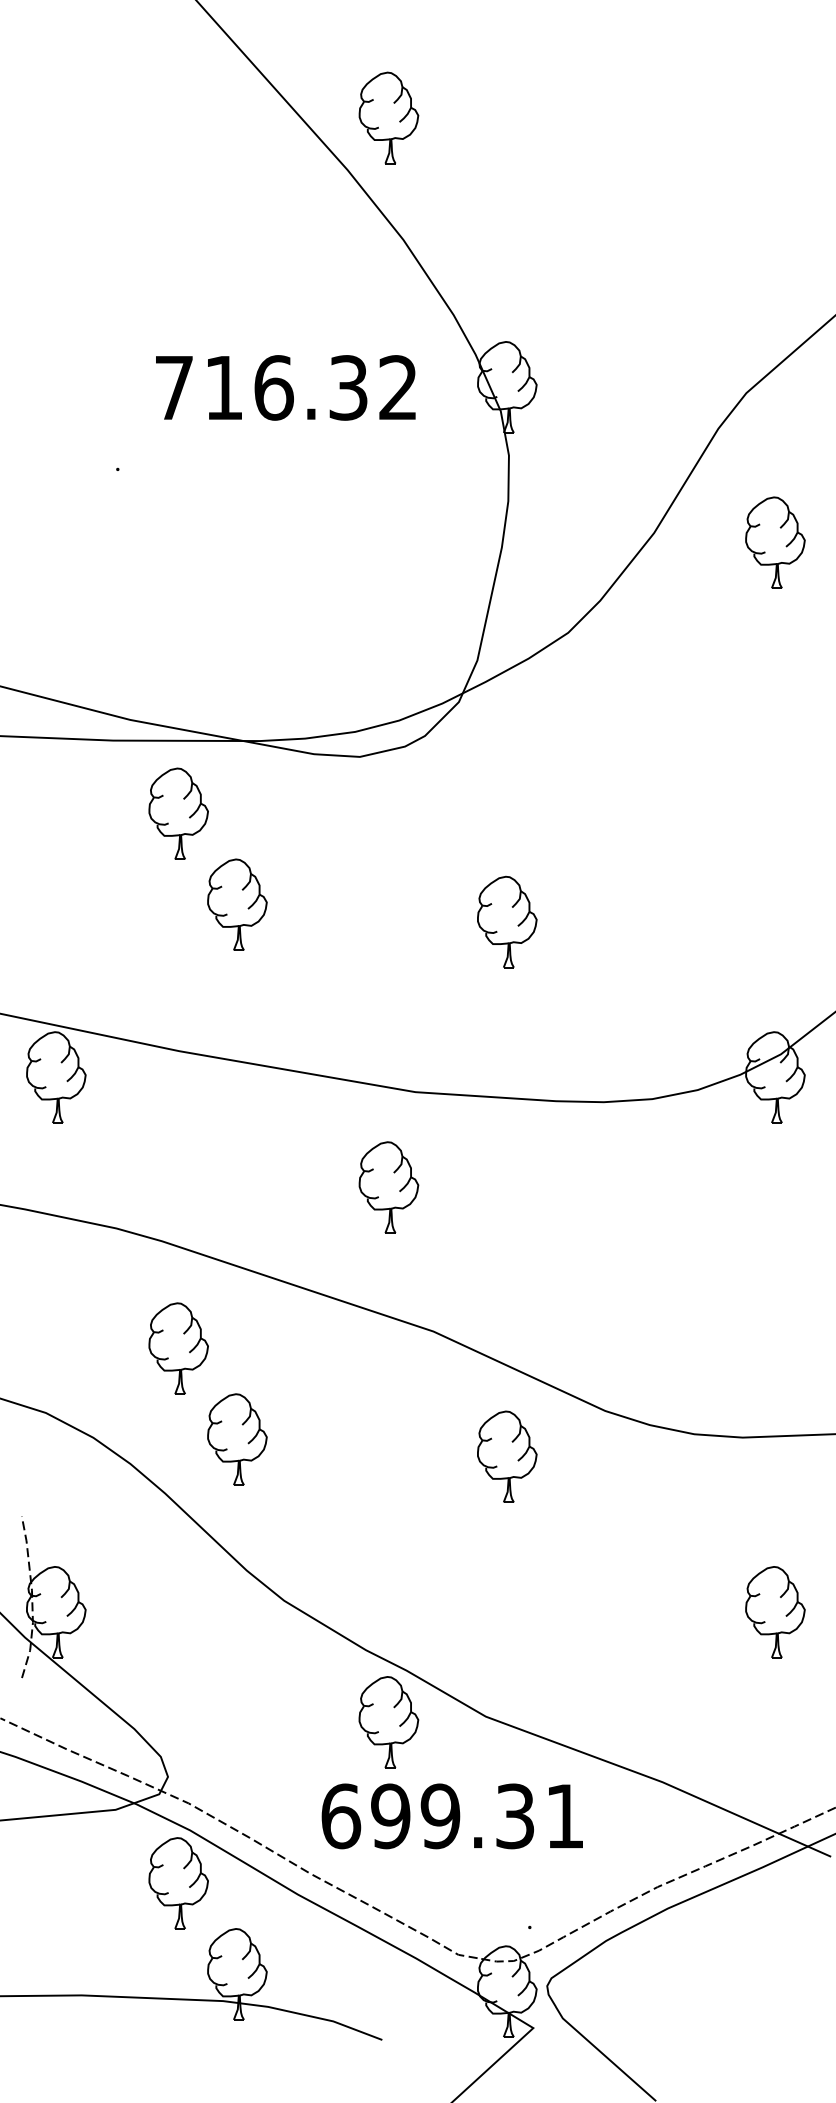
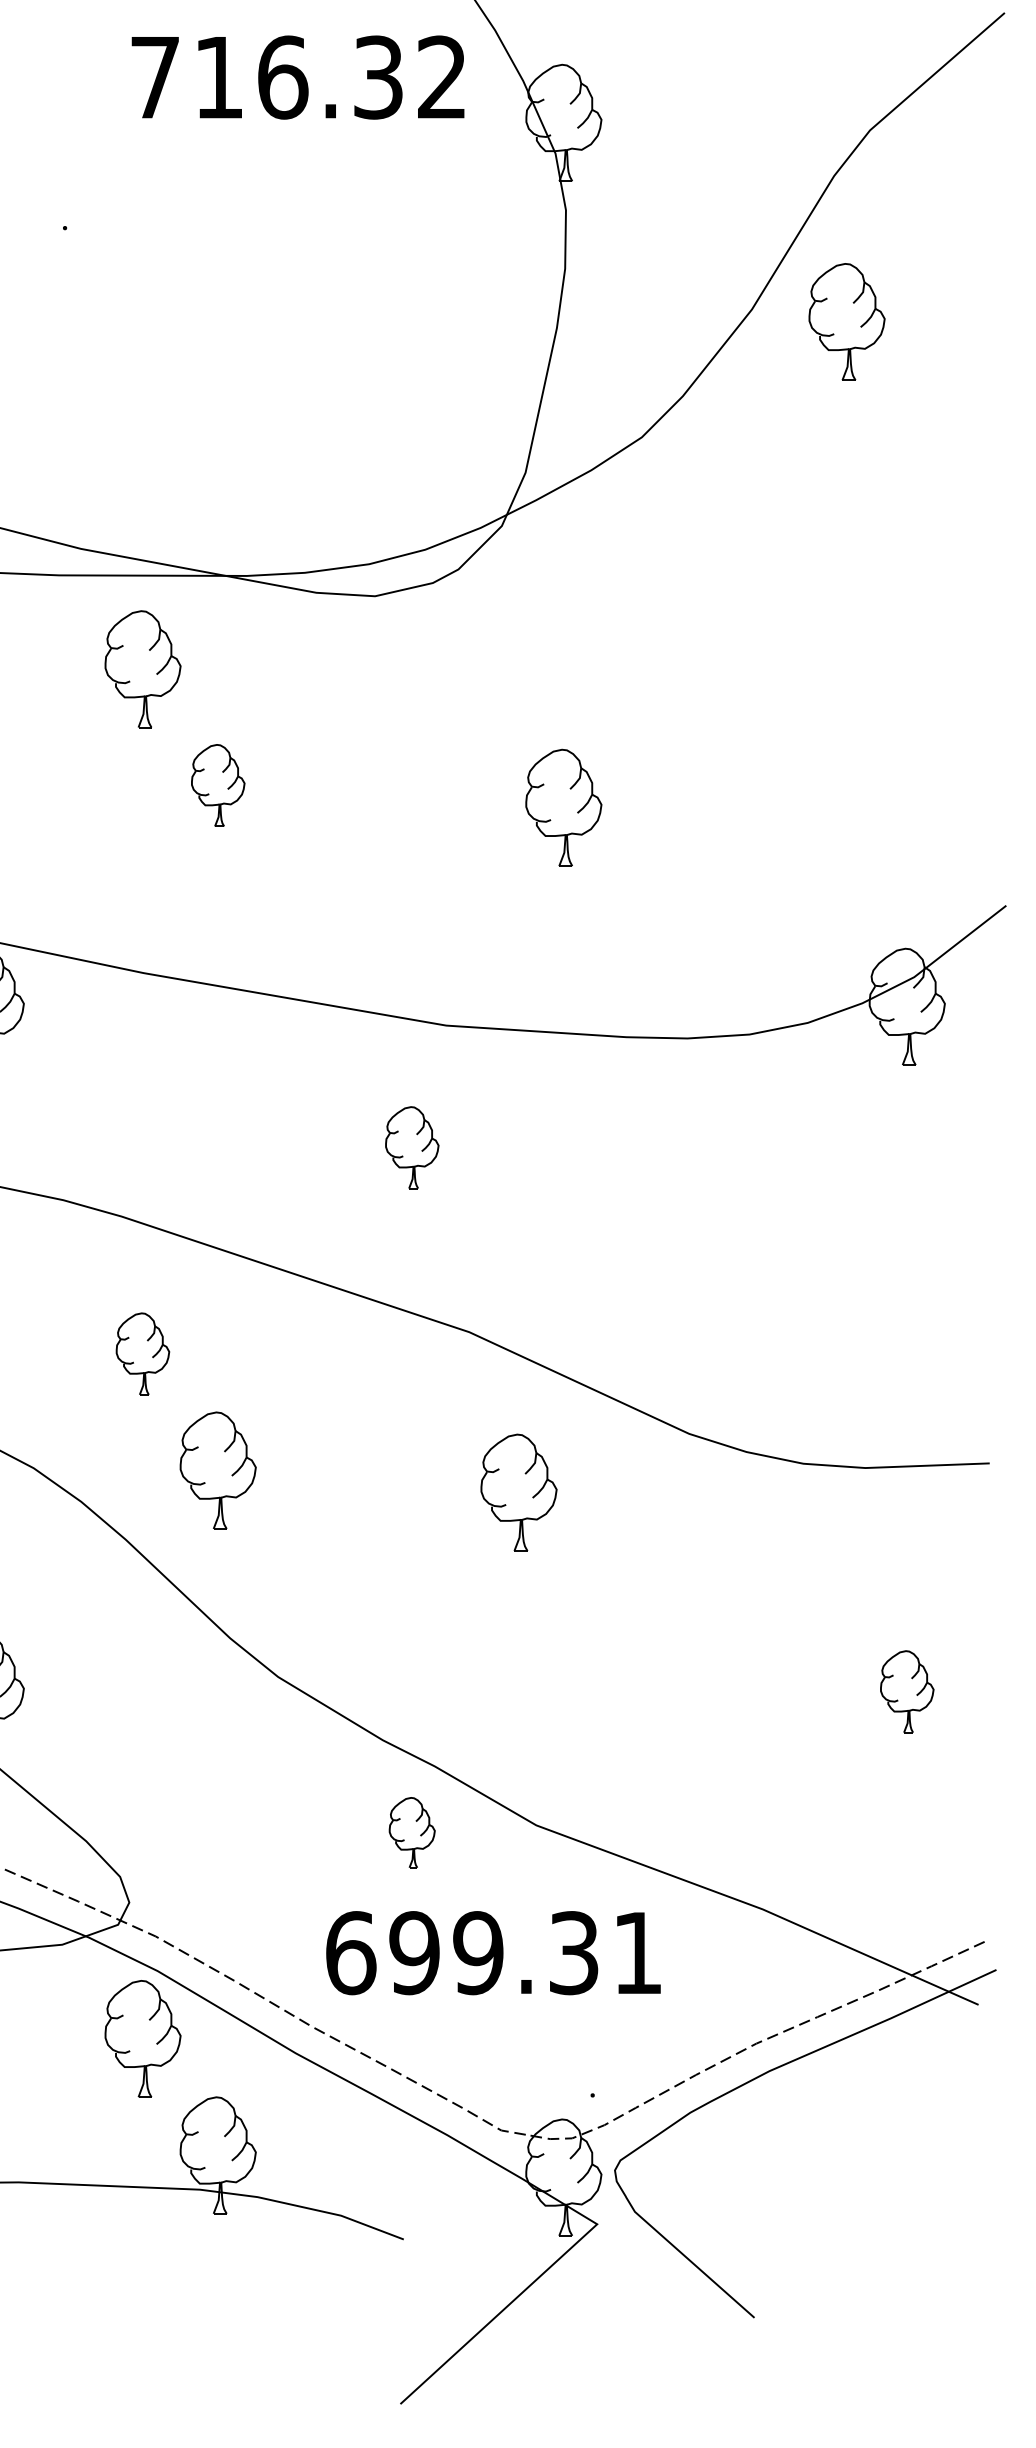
text: (285, 387) -> (297, 77), moved
part: (775, 542) -> (847, 321), moved
part: (237, 904) -> (218, 785), size x0.7
part: (388, 1187) -> (411, 1147), size x0.7
part: (178, 1348) -> (142, 1353), size x0.7
part: (507, 1456) -> (519, 1492), moved
part: (775, 1612) -> (907, 1692), size x0.7
part: (388, 1722) -> (411, 1832), size x0.6

